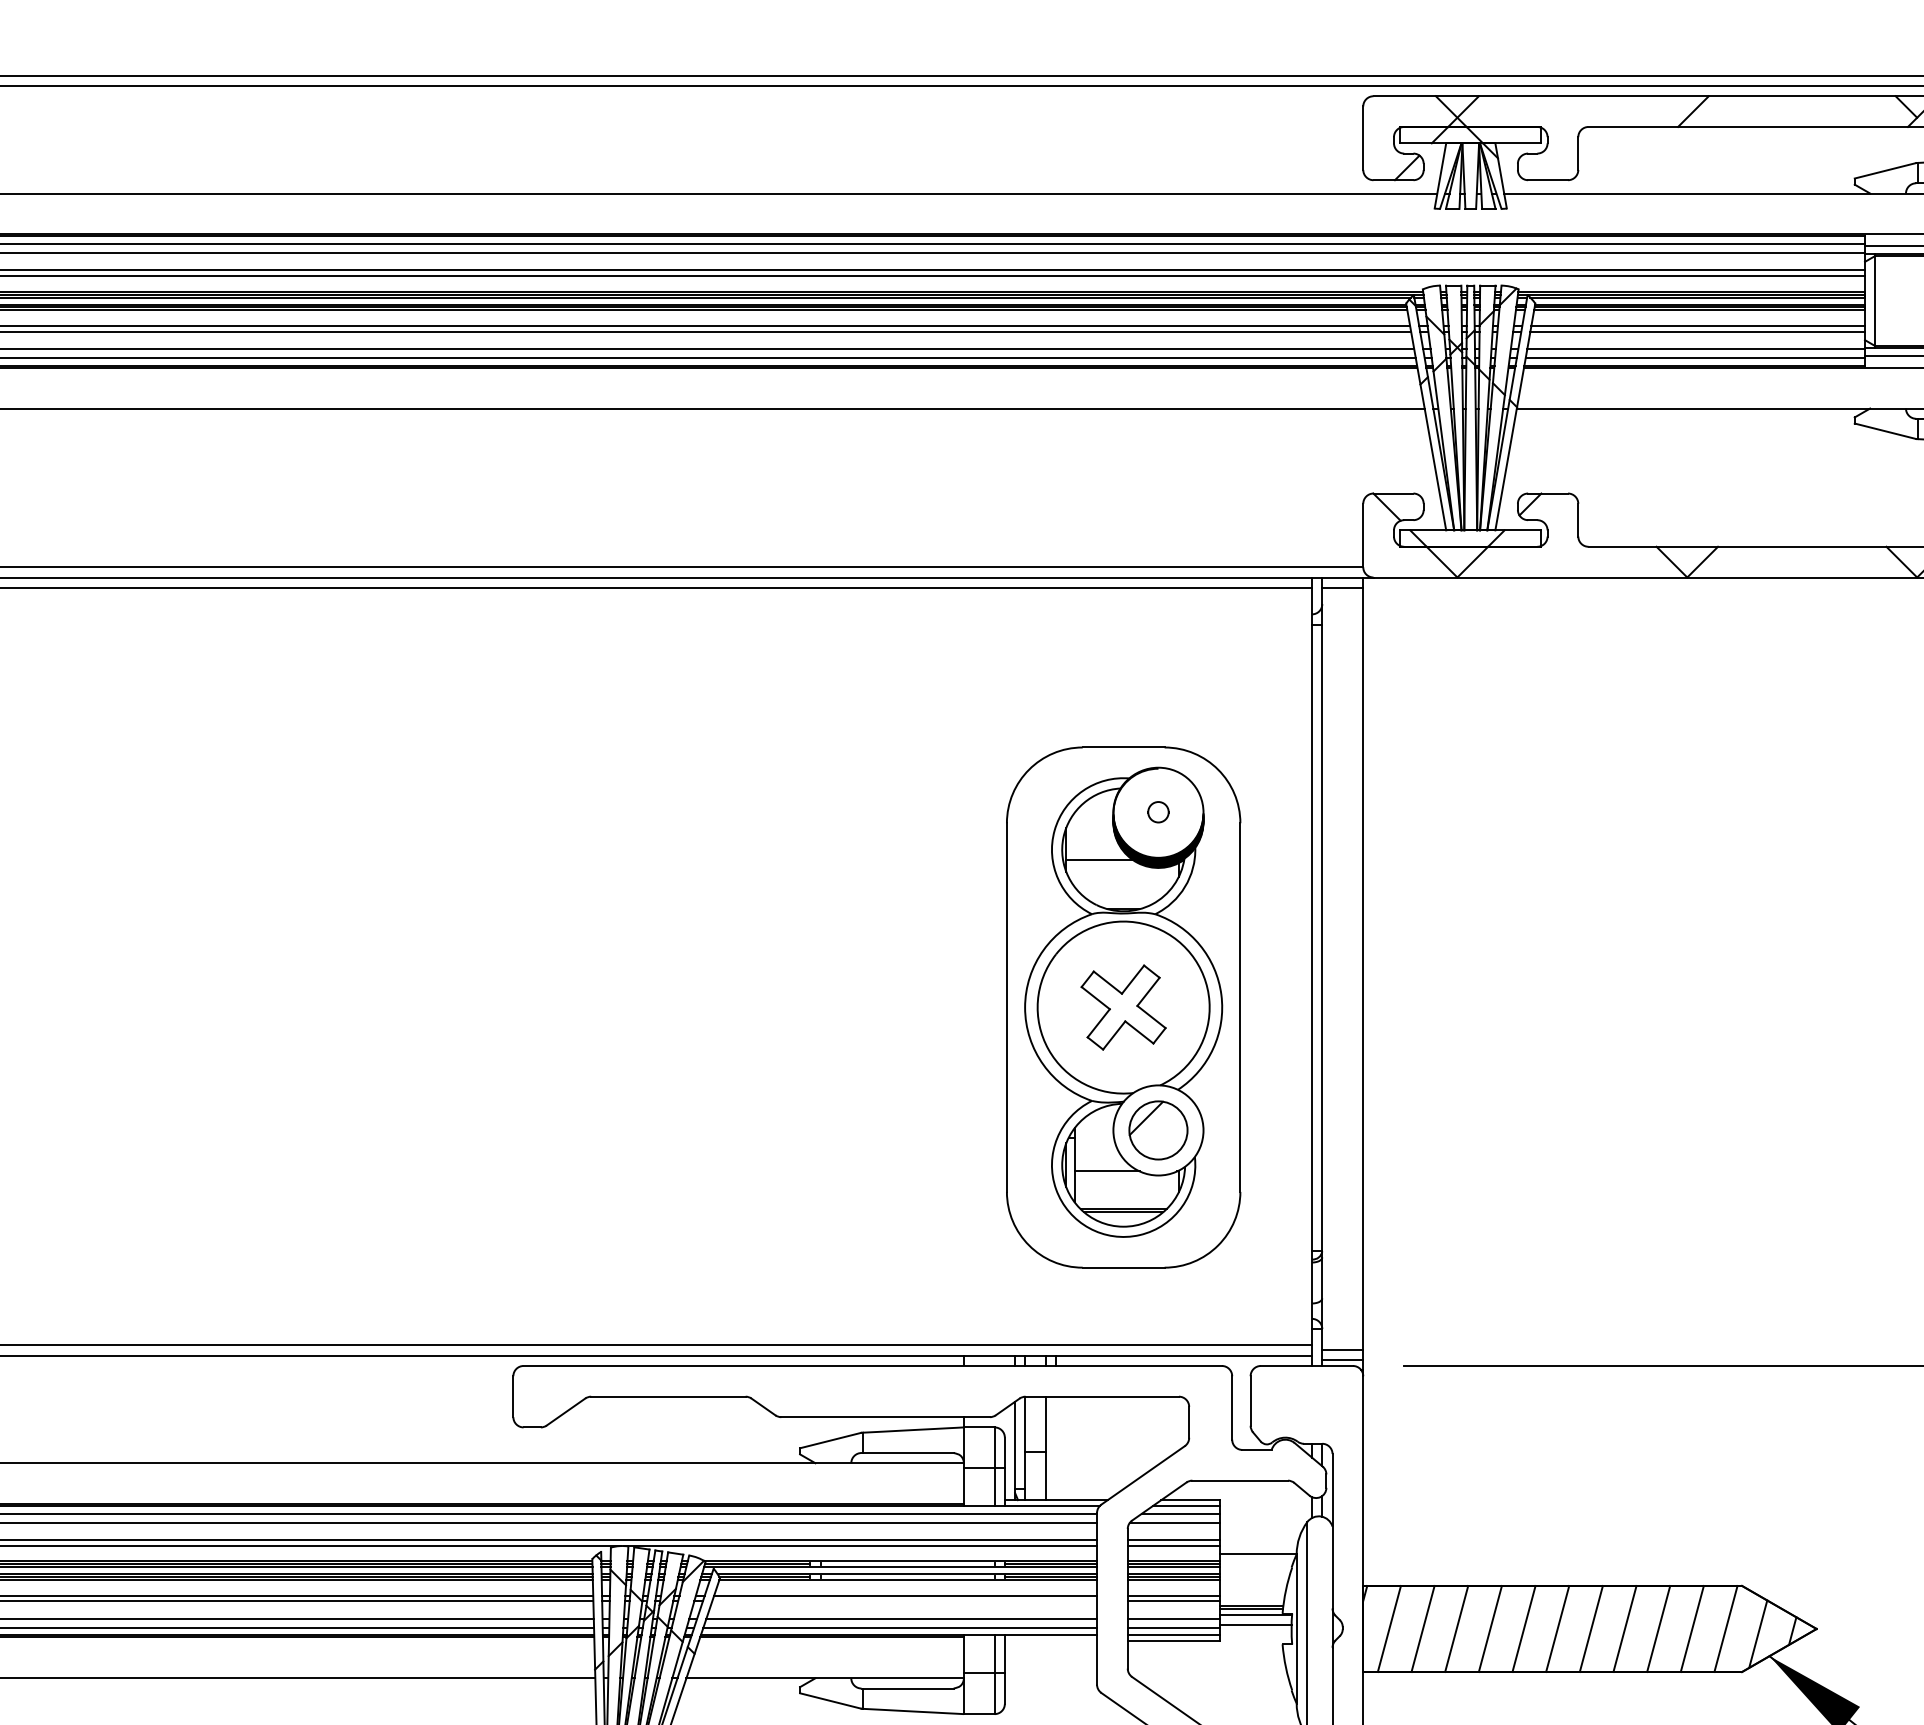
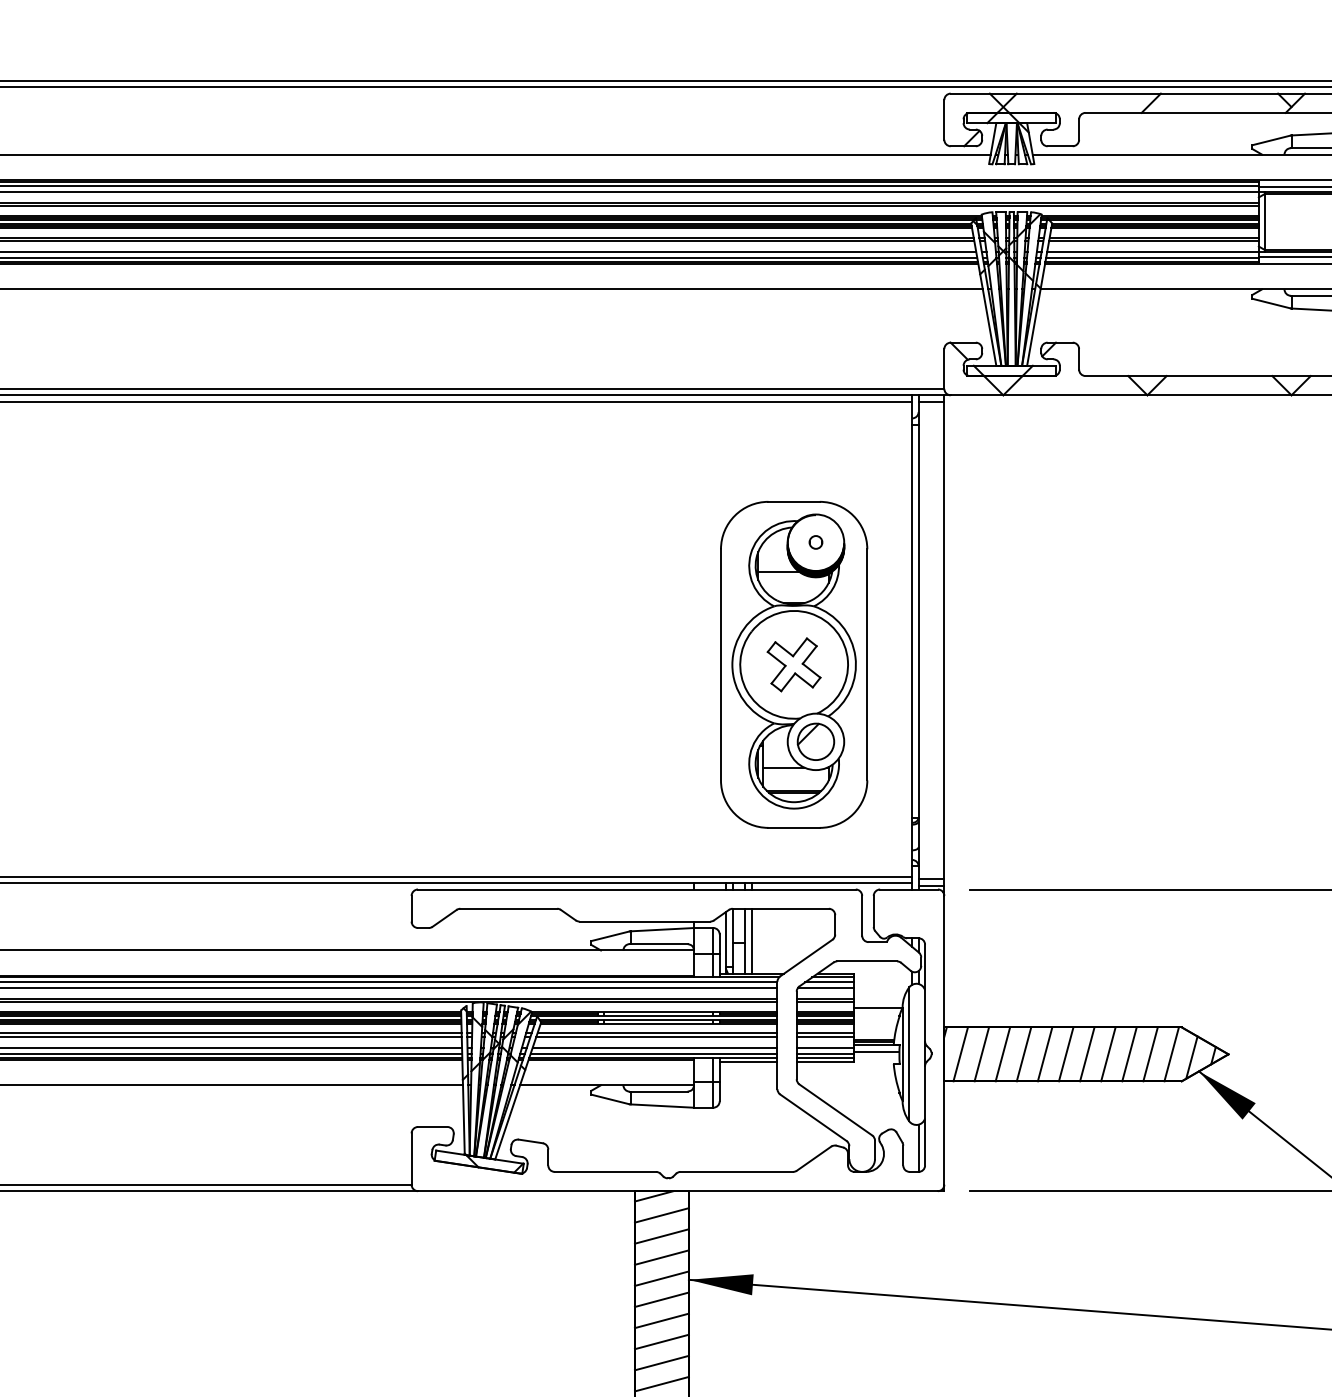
line: (1055, 1447) -> (751, 940), added
line: (904, 1602) -> (656, 1037), added
line: (1050, 1641) -> (748, 1062), added

